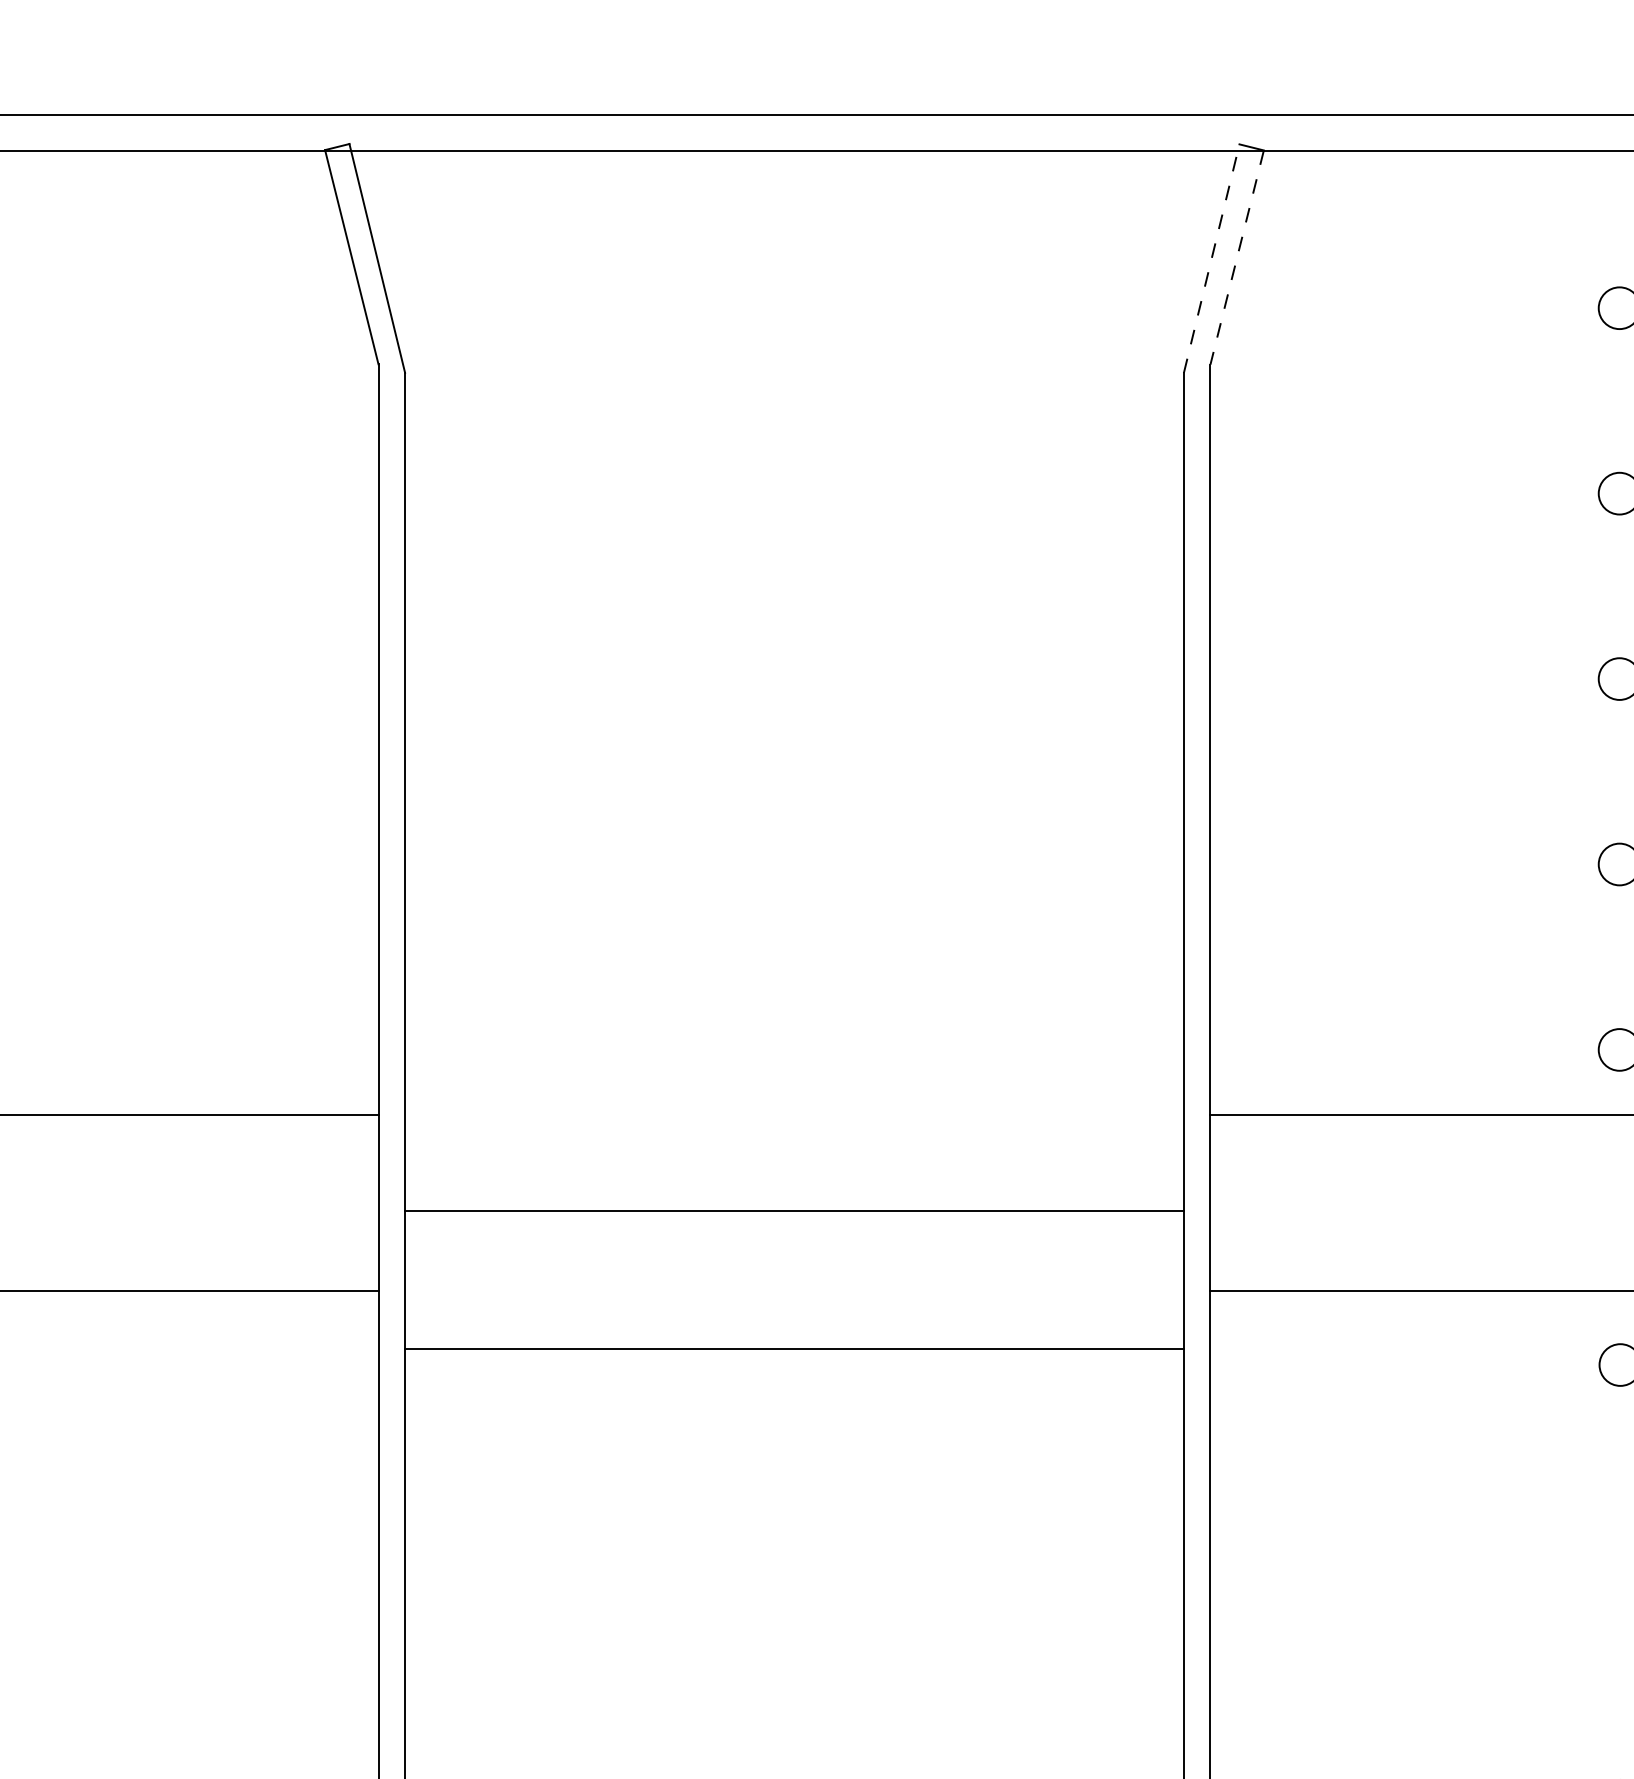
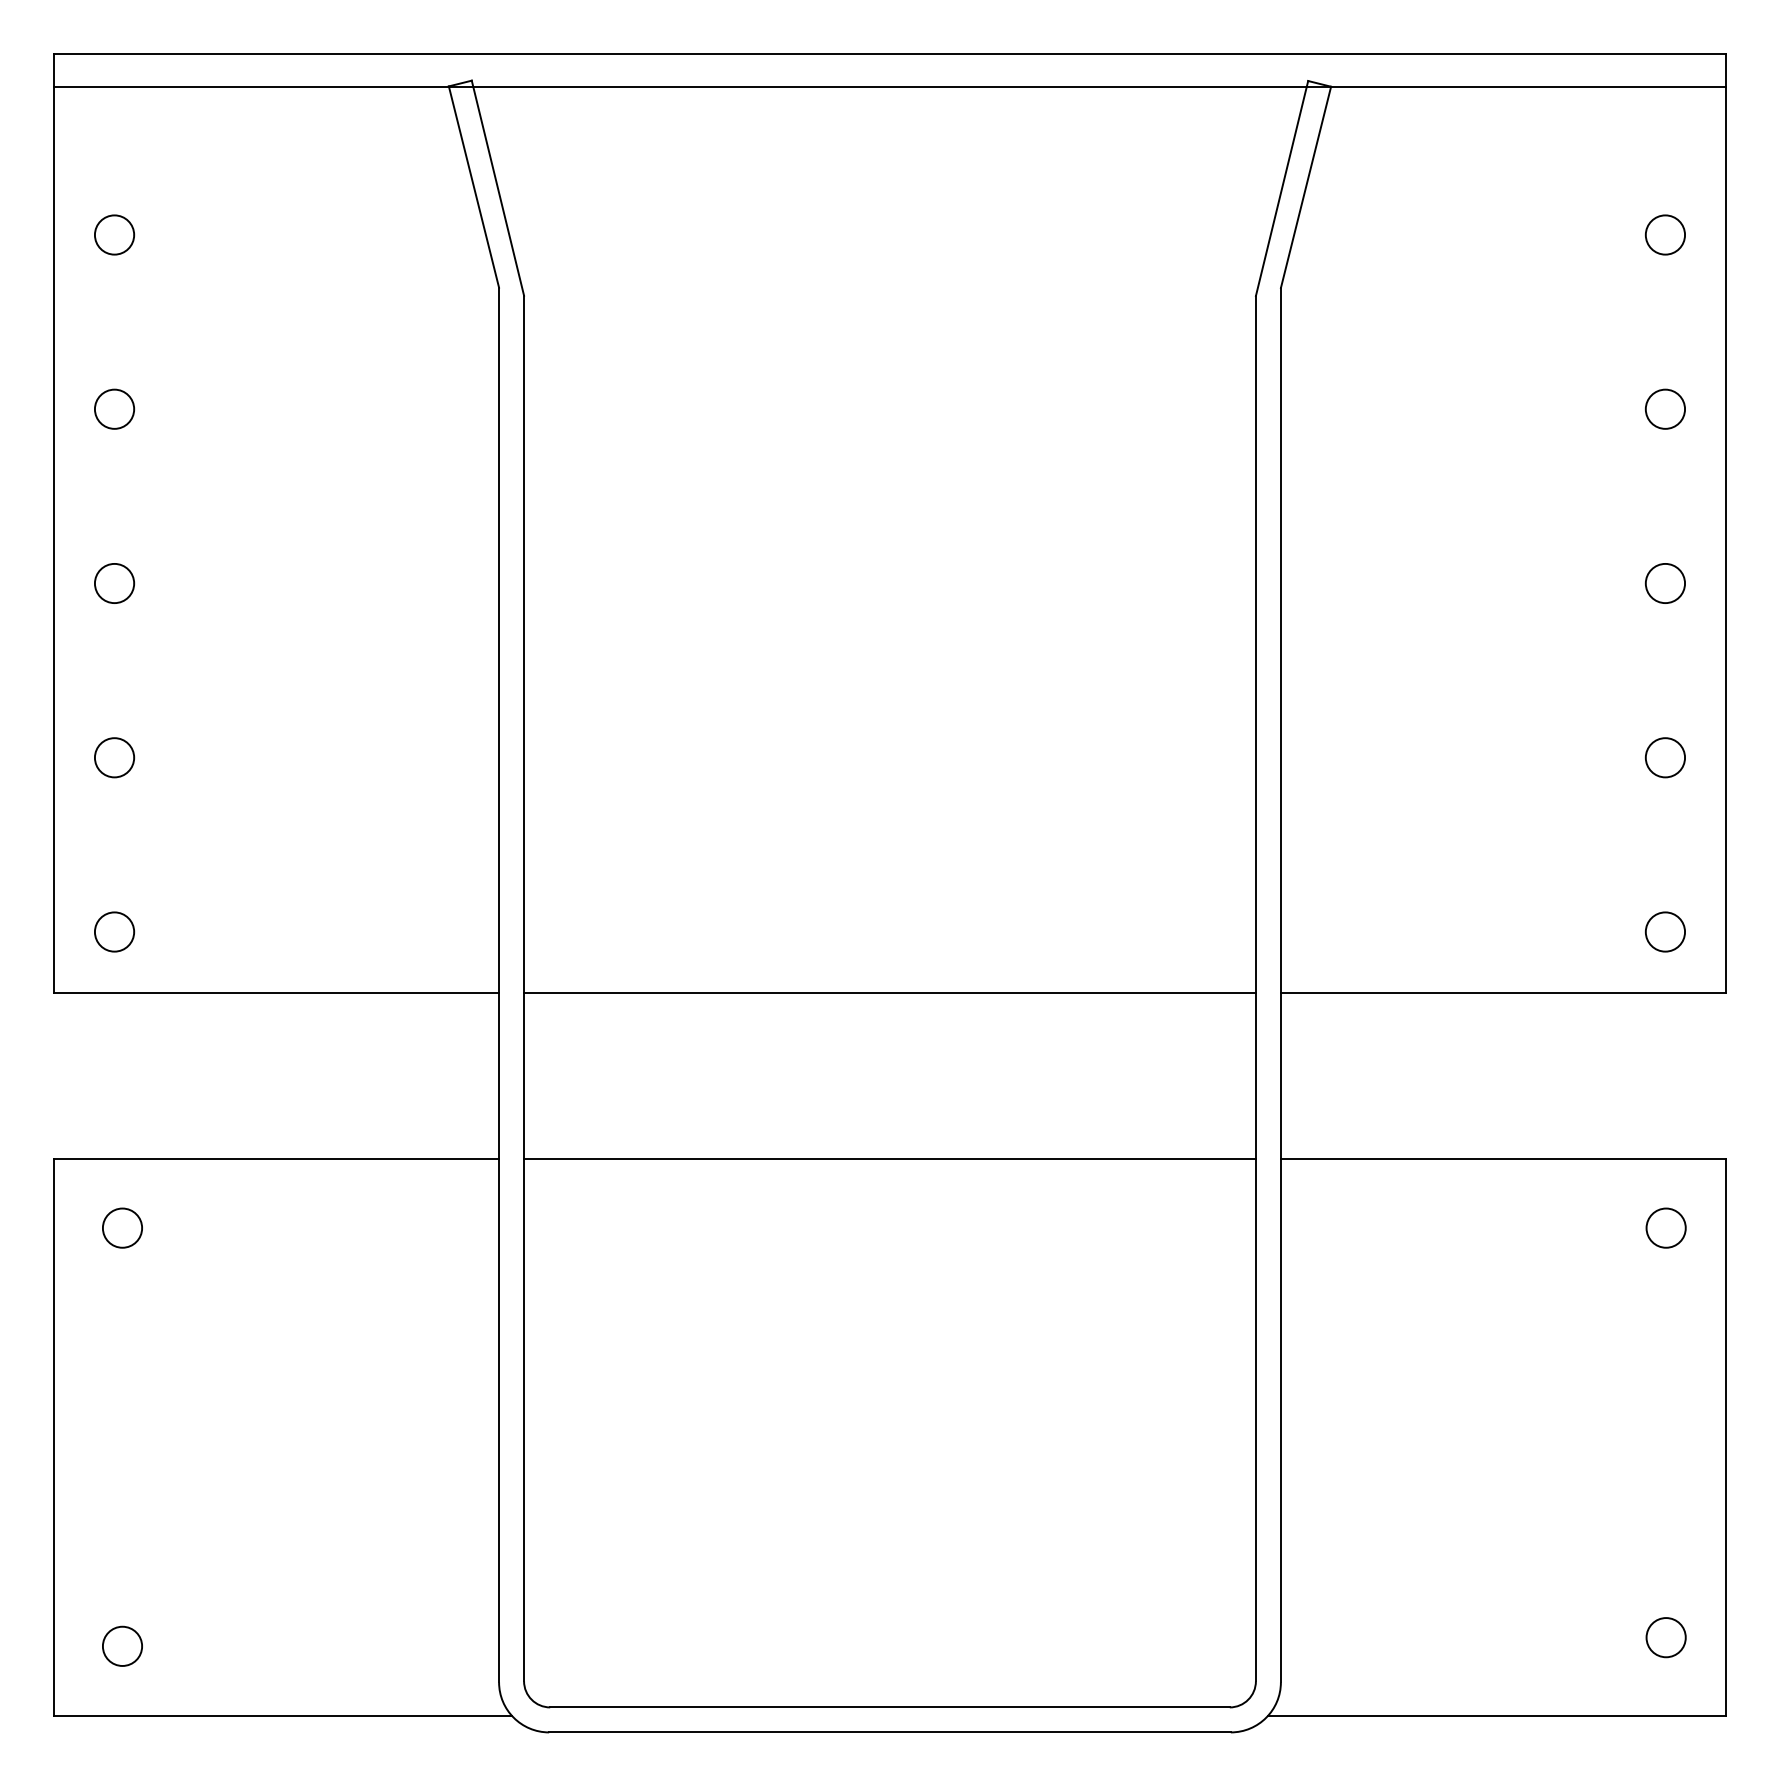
line: (1237, 257) -> (1306, 187), dashed -> solid
line: (1212, 258) -> (1282, 188), dashed -> solid
line: (793, 1211) -> (889, 993), moved
line: (793, 1349) -> (889, 1158), moved

